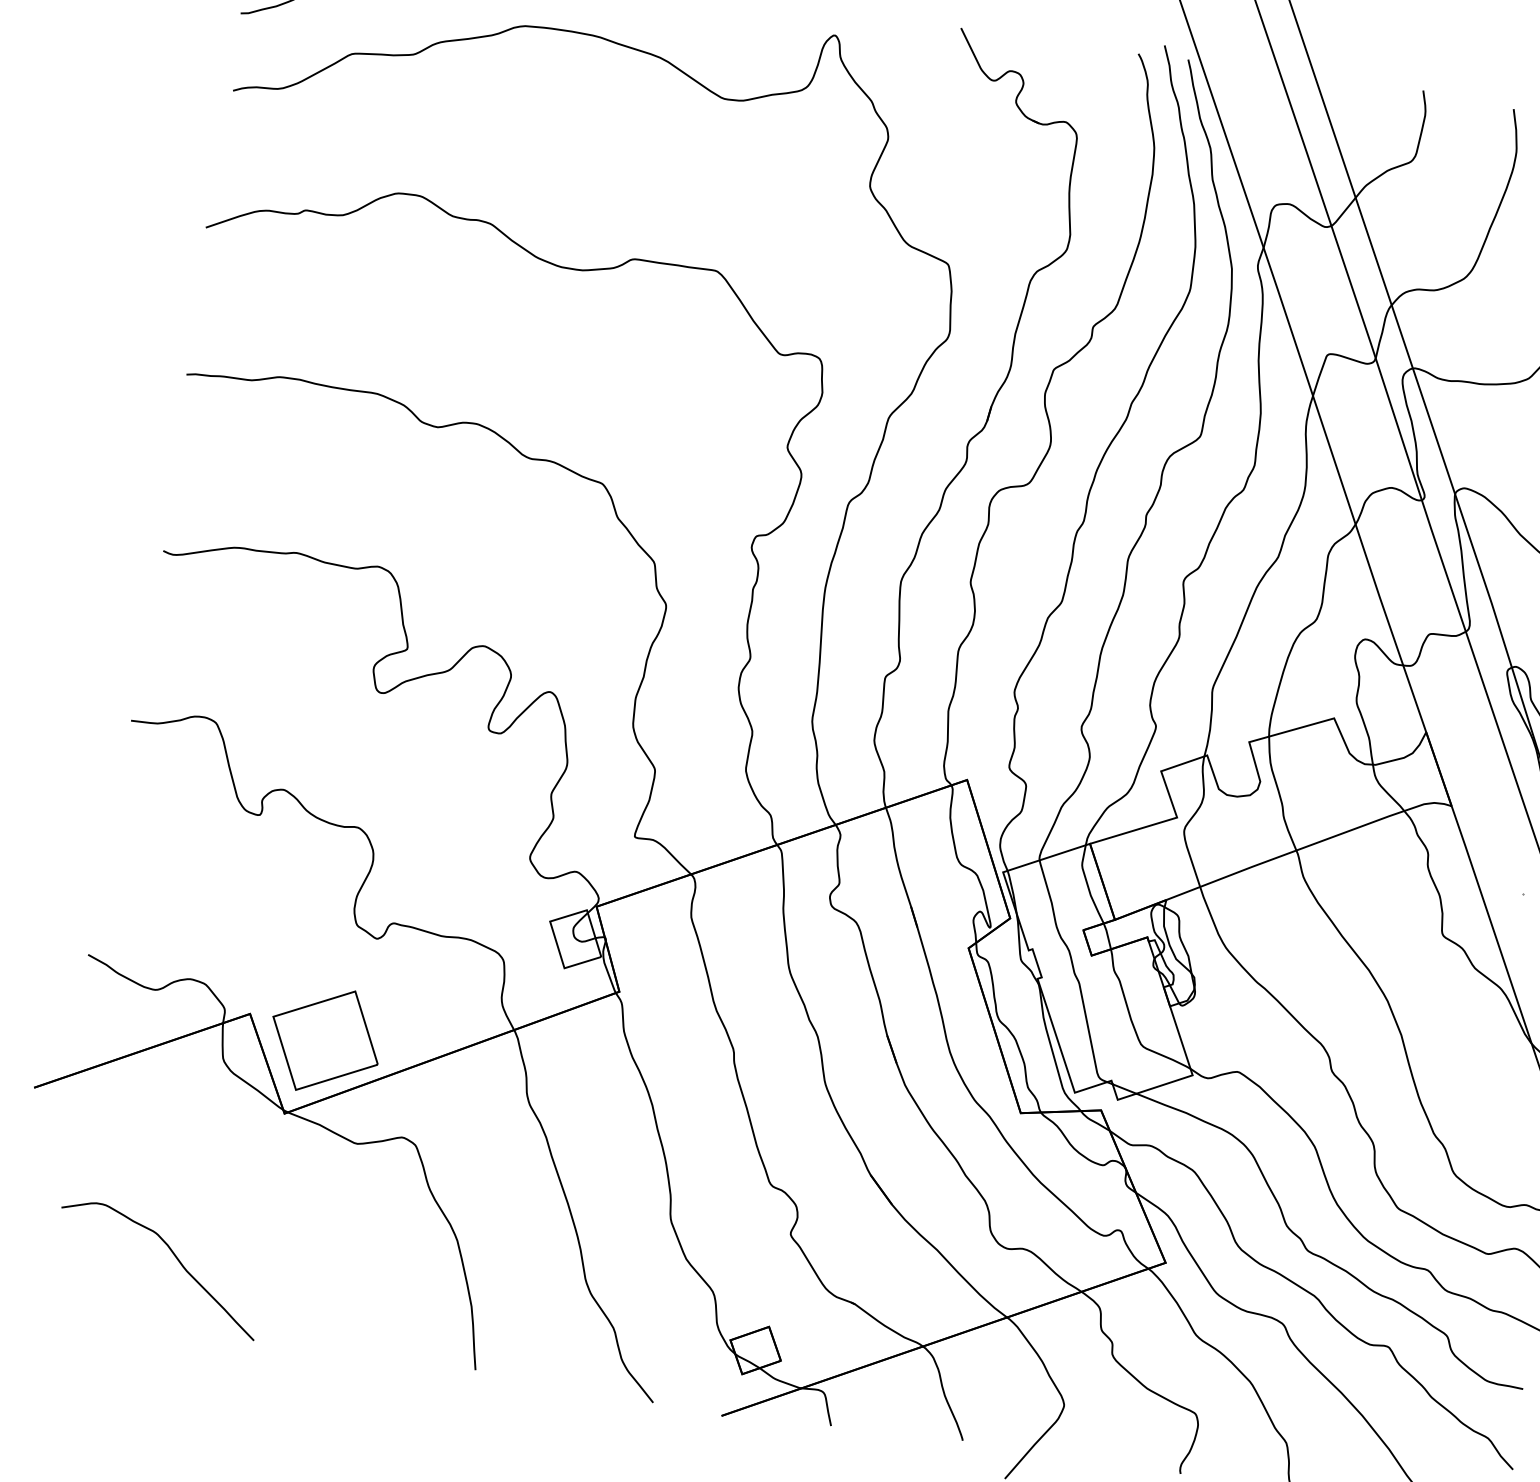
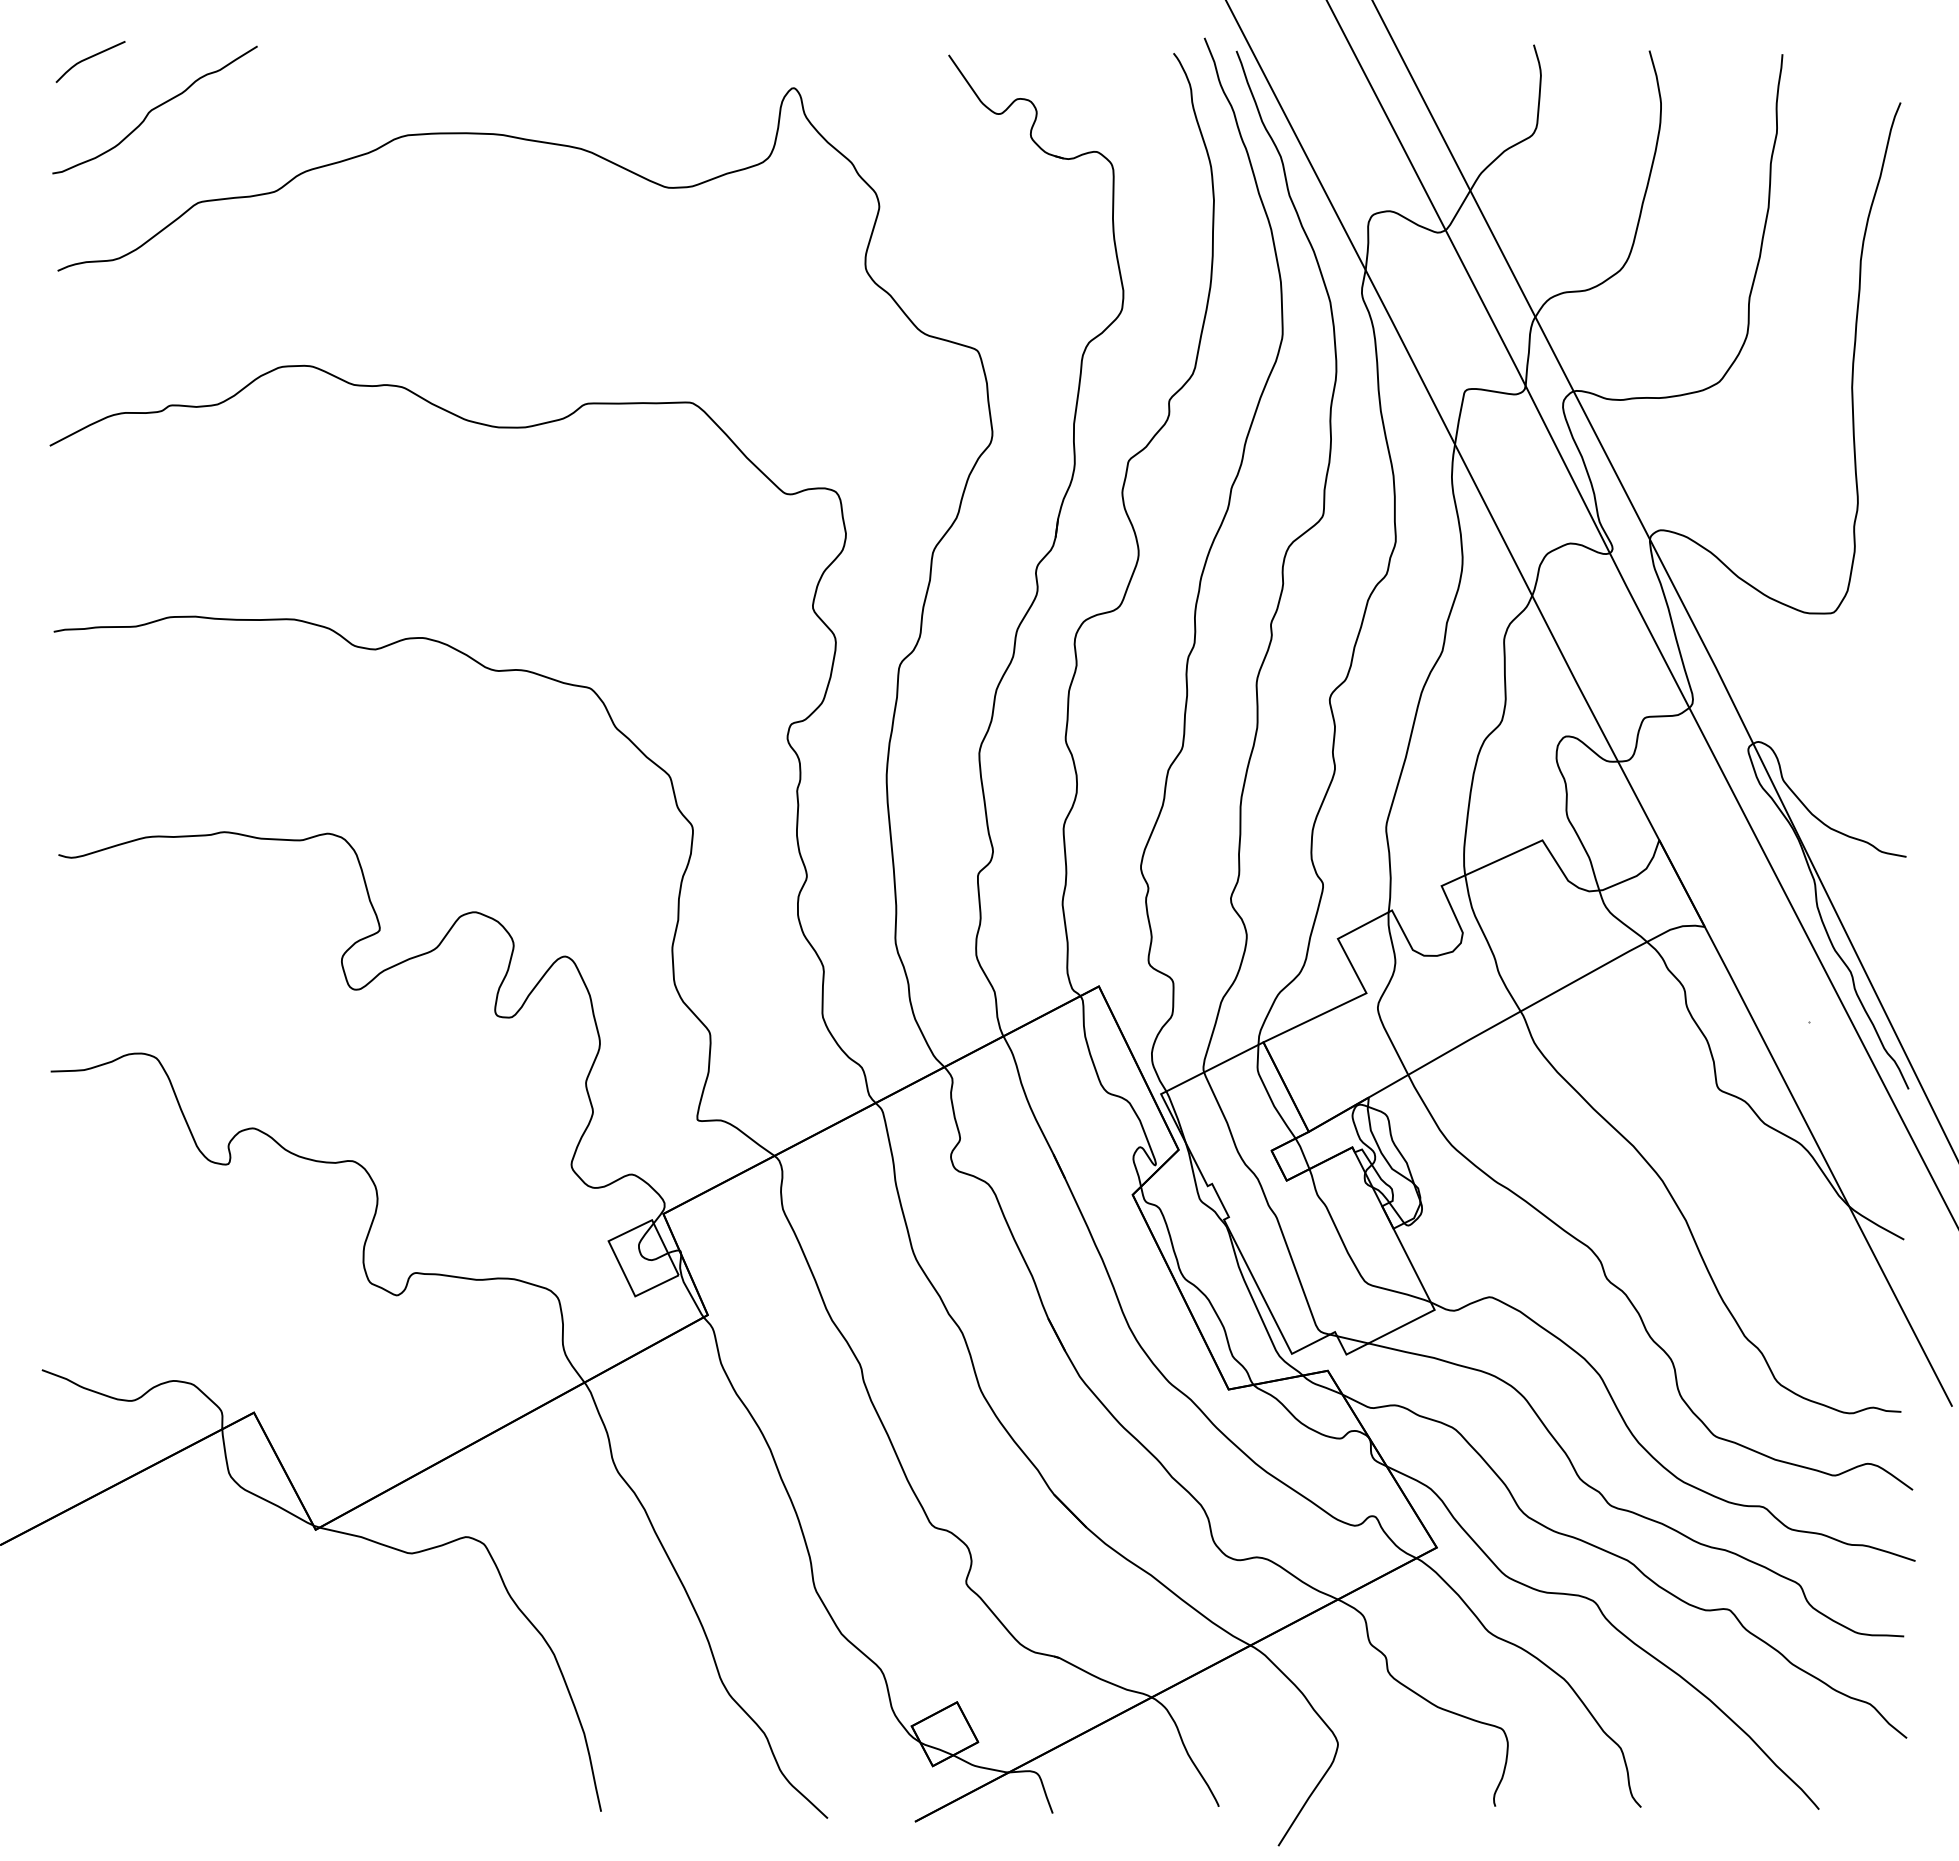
part: (325, 1040) -> (352, 1431), removed
curve: (174, 1256) -> (206, 1727), removed

